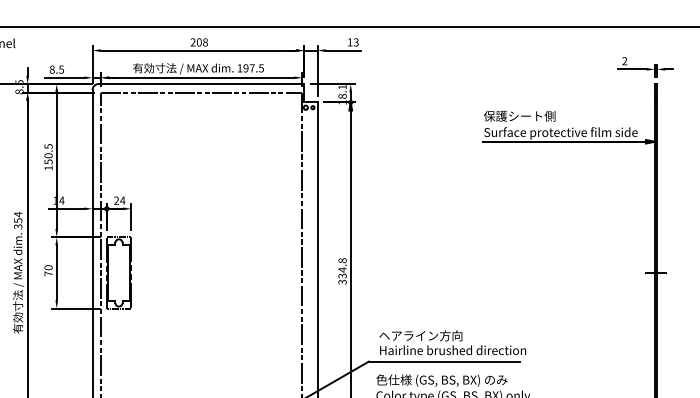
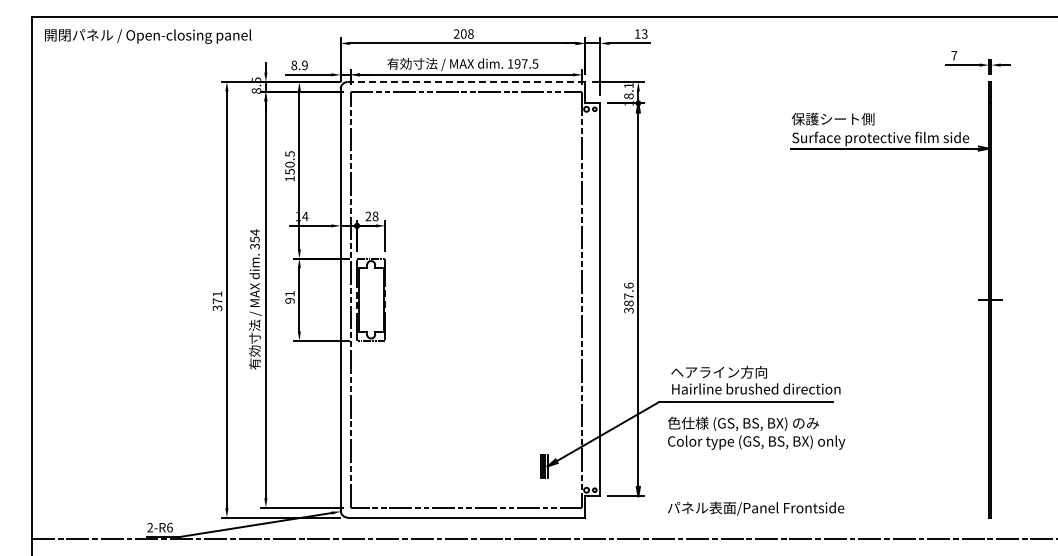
text: (624, 61) -> (954, 55), 2 -> 7
text: (61, 69) -> (304, 65), 8.5 -> 8.9
line: (201, 84) -> (466, 82), solid -> dashed
text: (122, 200) -> (375, 216), 24 -> 28
text: (342, 268) -> (628, 294), 334.8 -> 387.6
text: (48, 270) -> (289, 296), 70 -> 91

